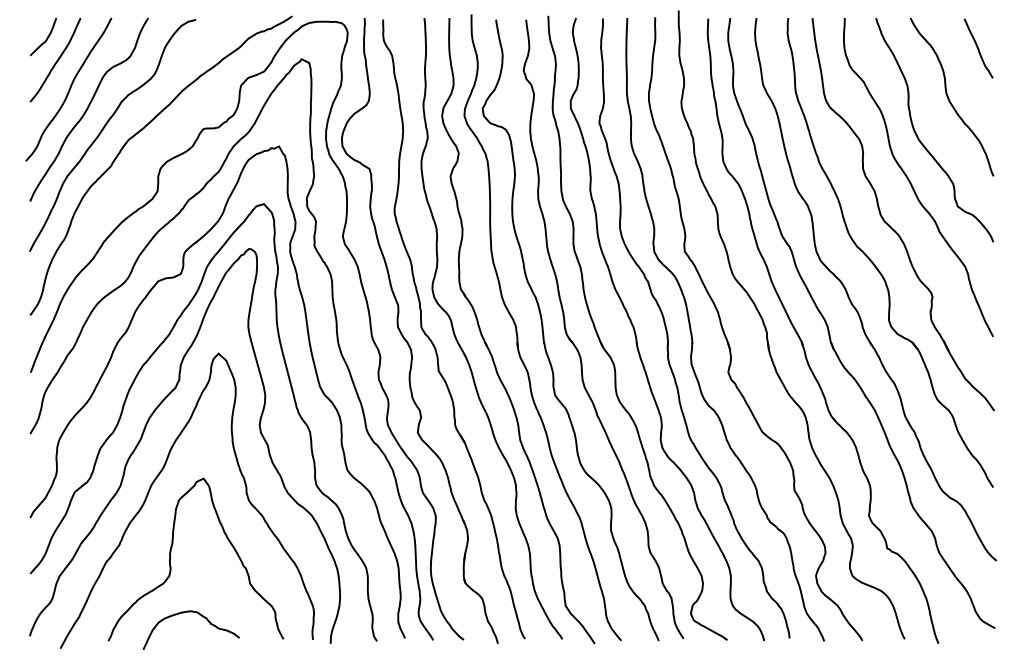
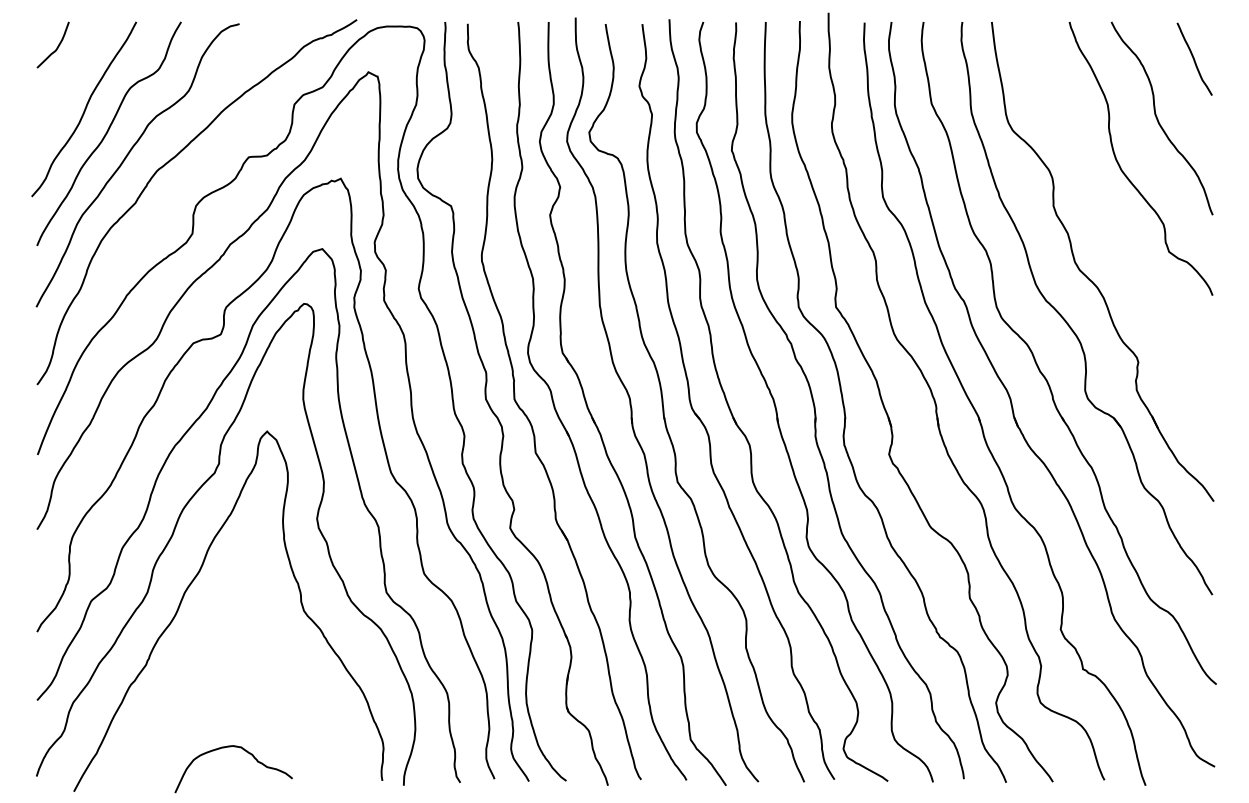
curve: (56, 60) -> (69, 73), removed
curve: (911, 182) -> (1112, 222), removed
curve: (171, 565) -> (209, 690), removed

